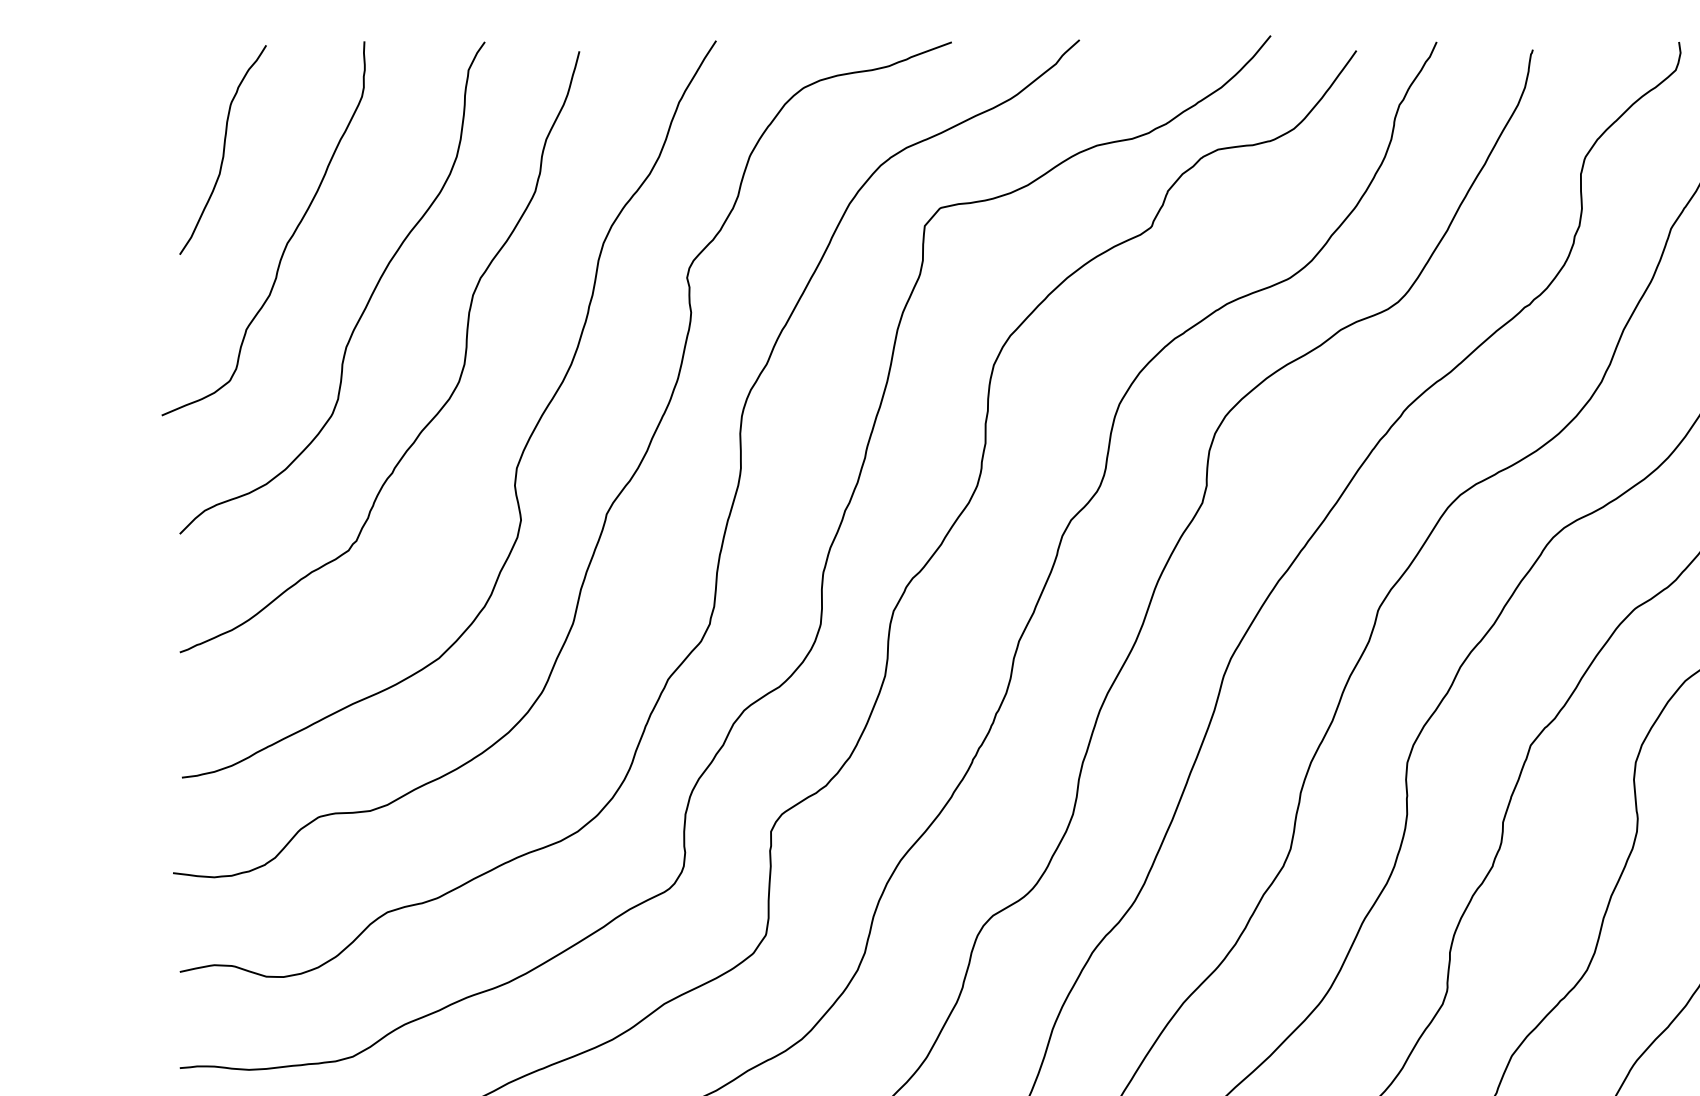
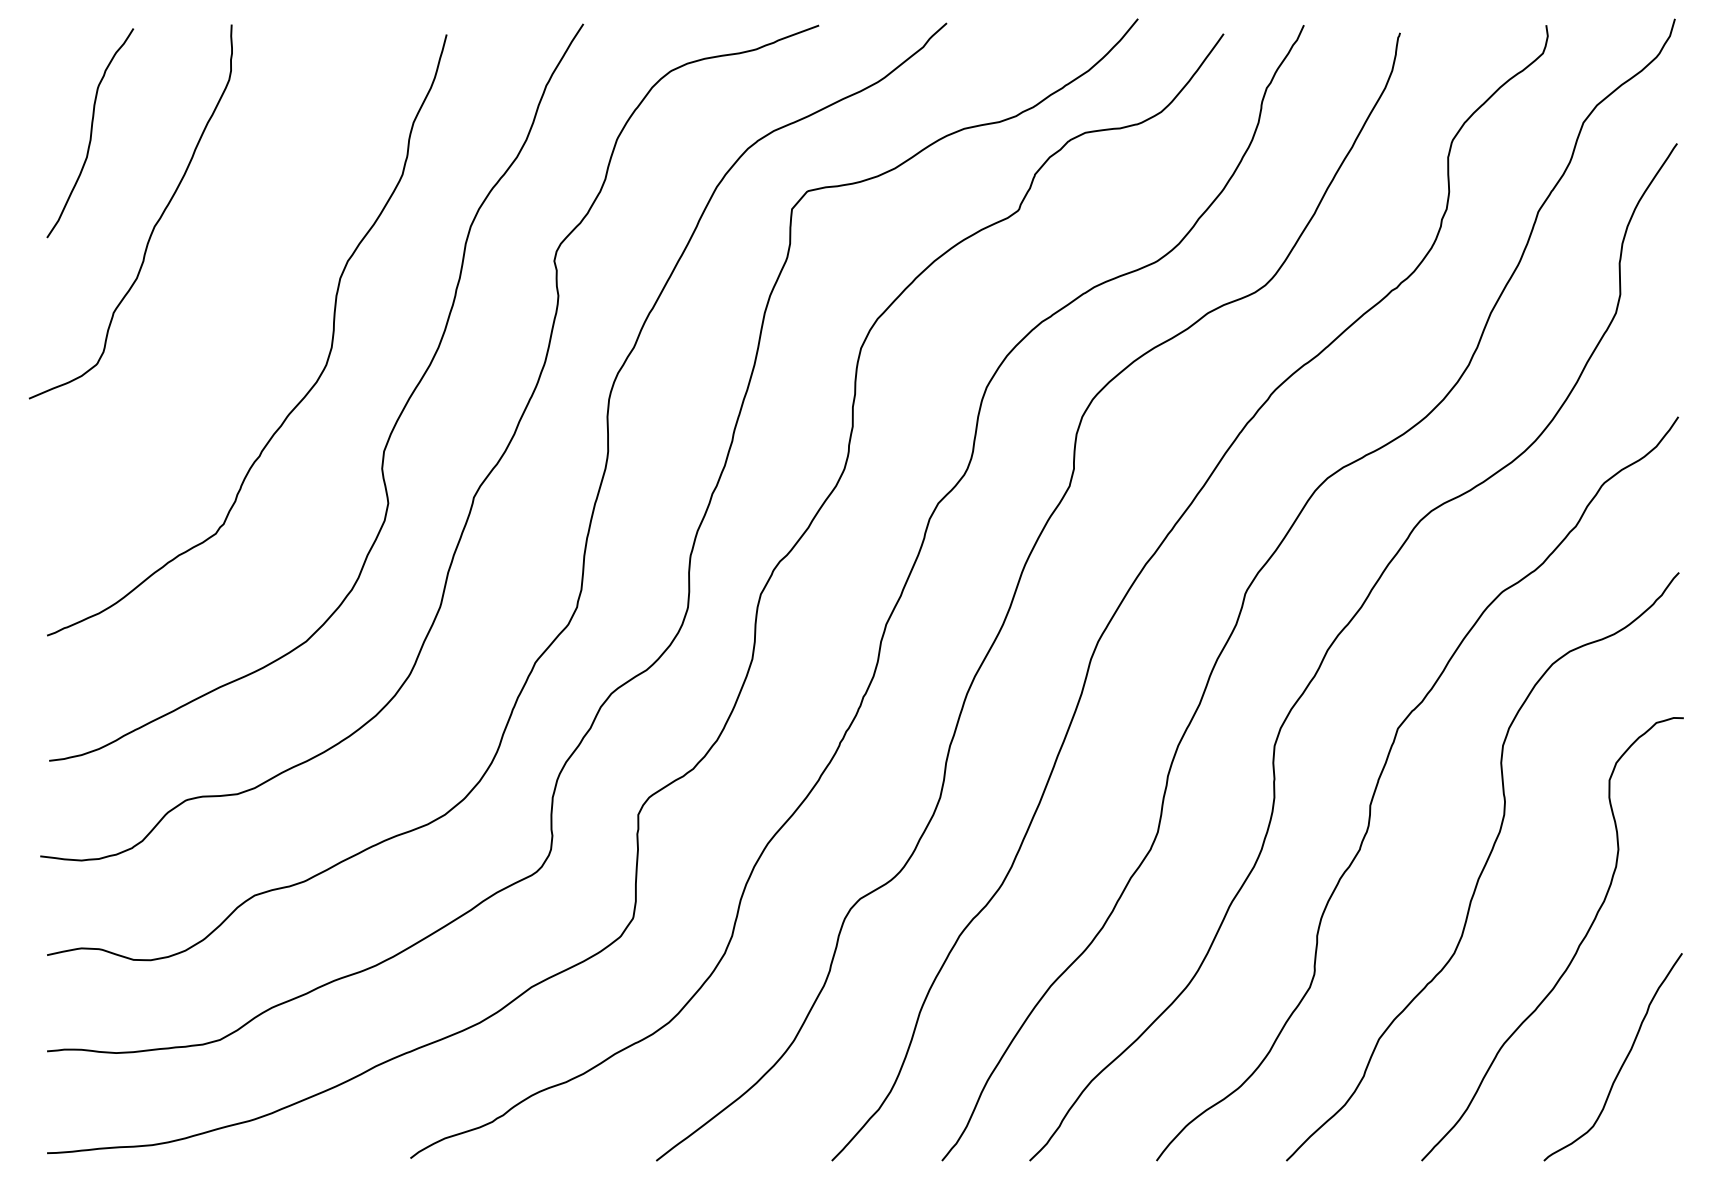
curve: (366, 304) -> (233, 287), removed

